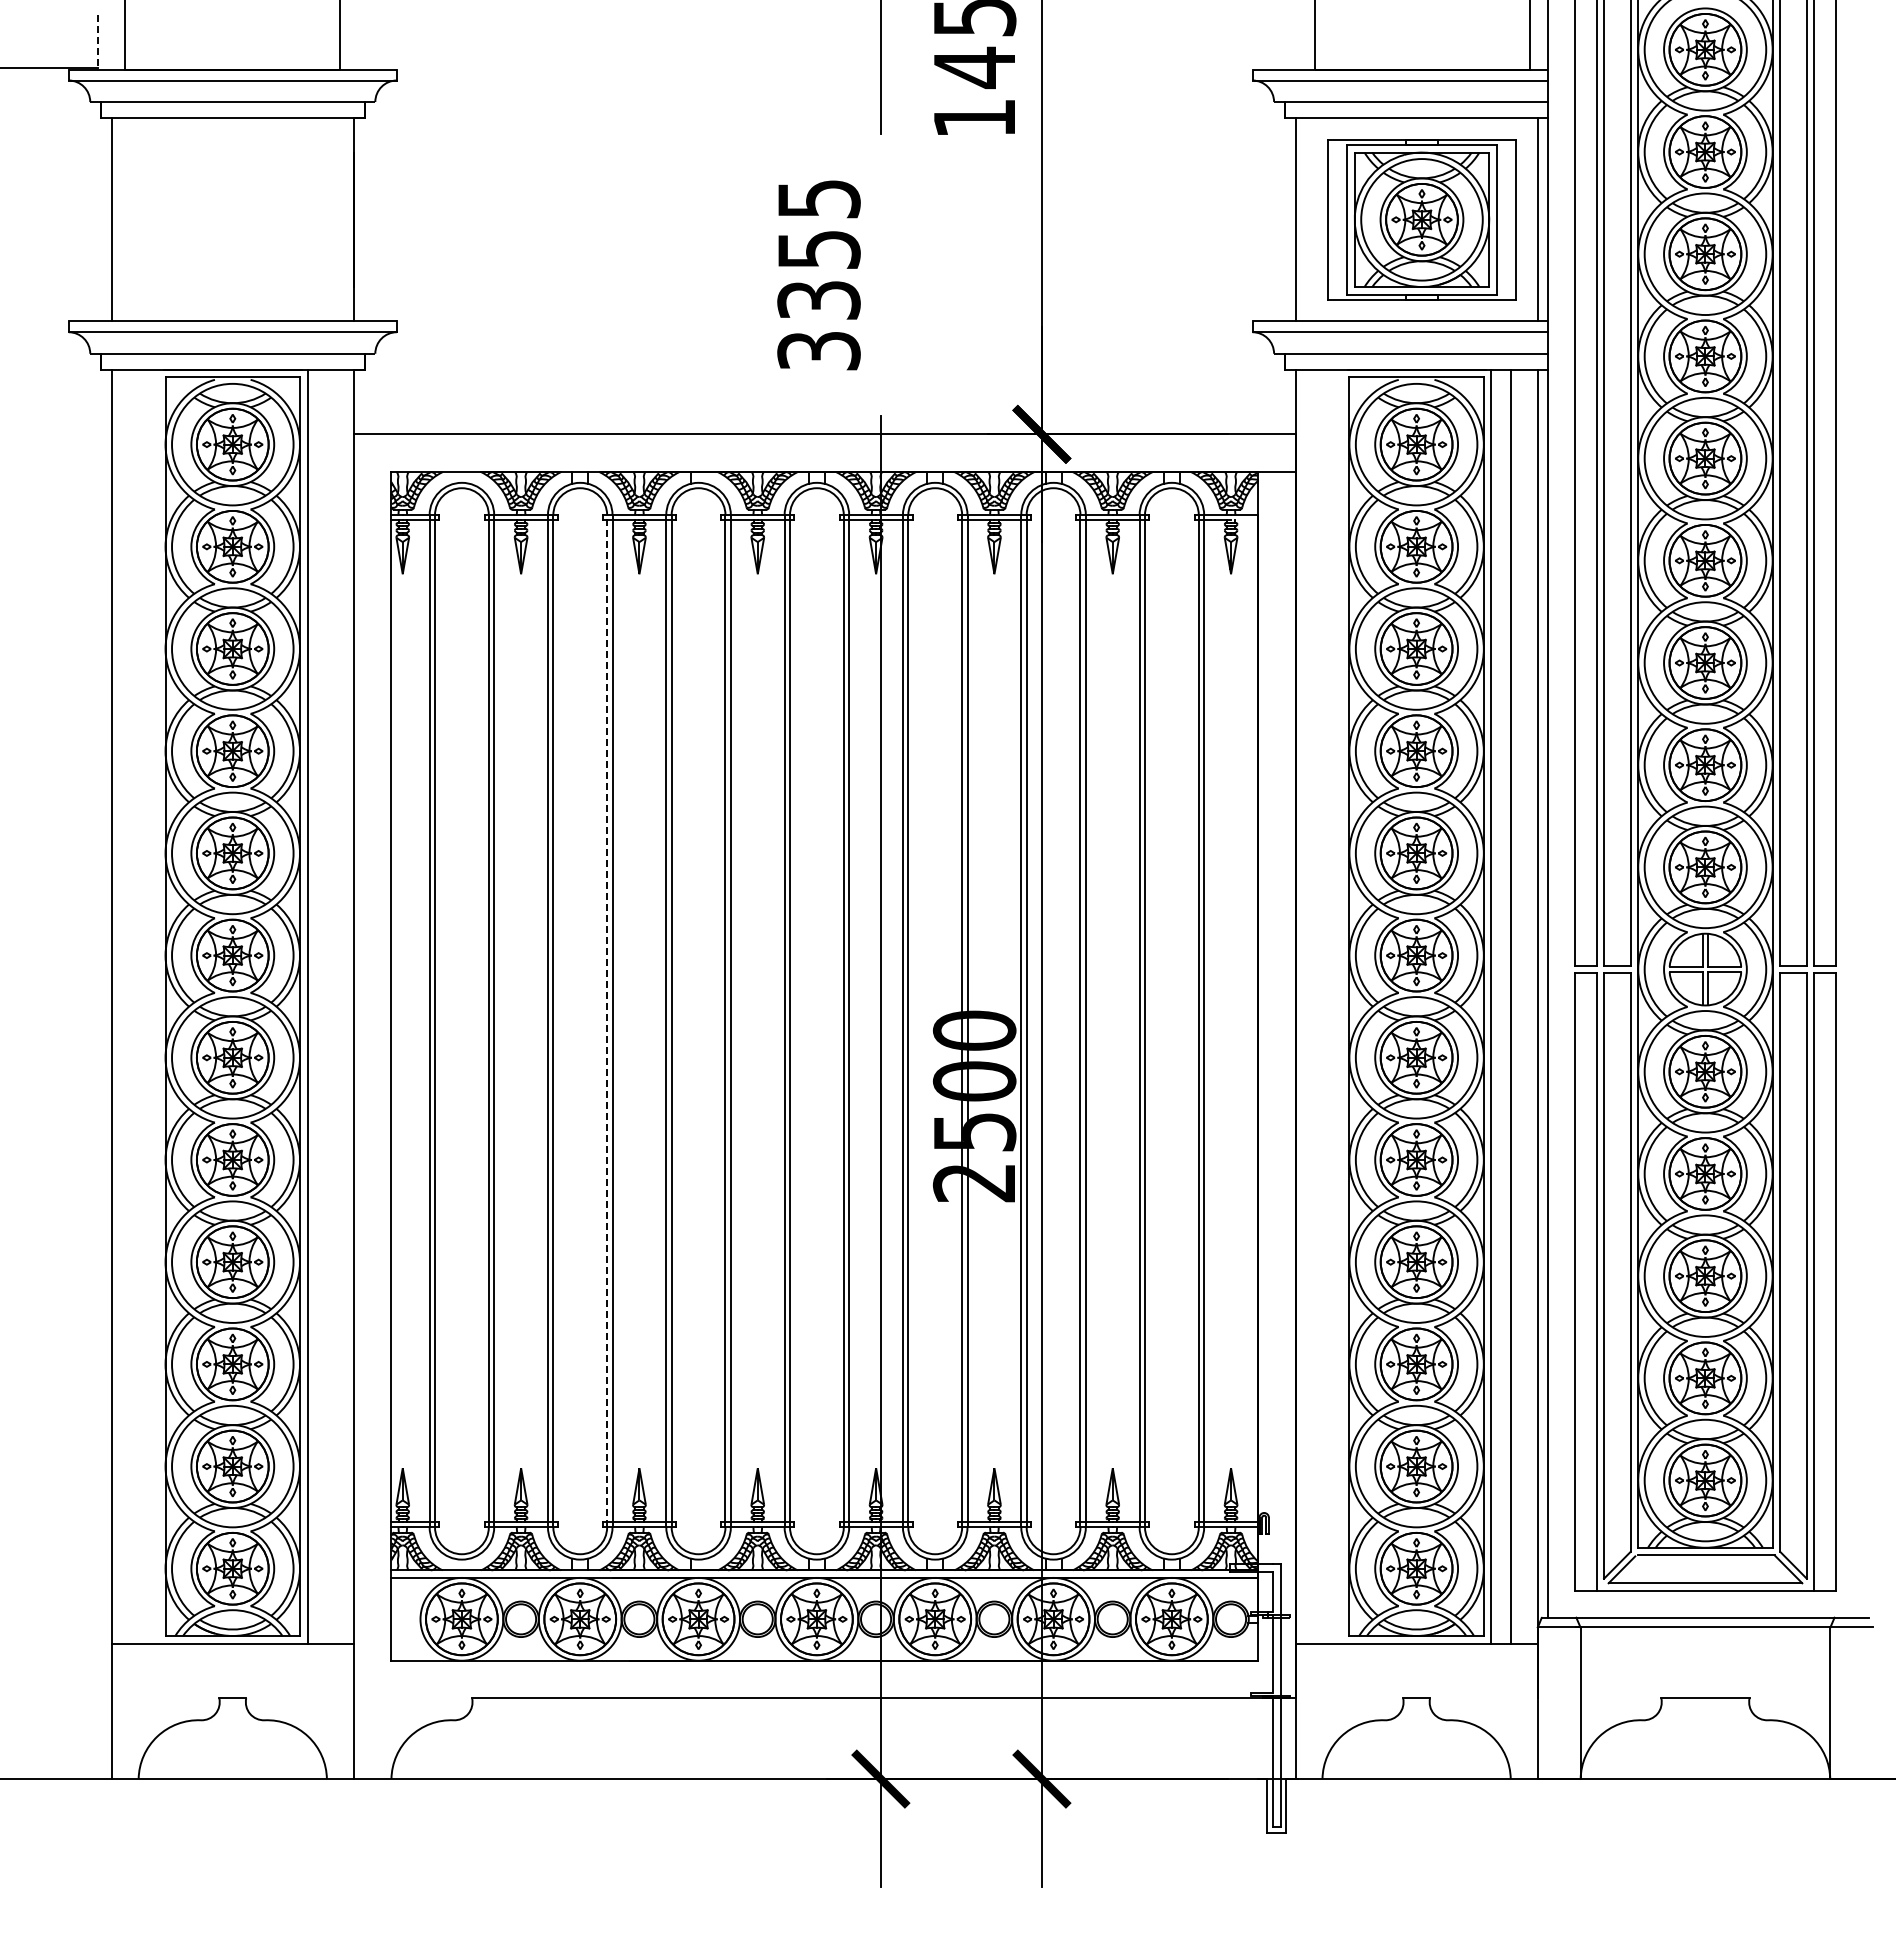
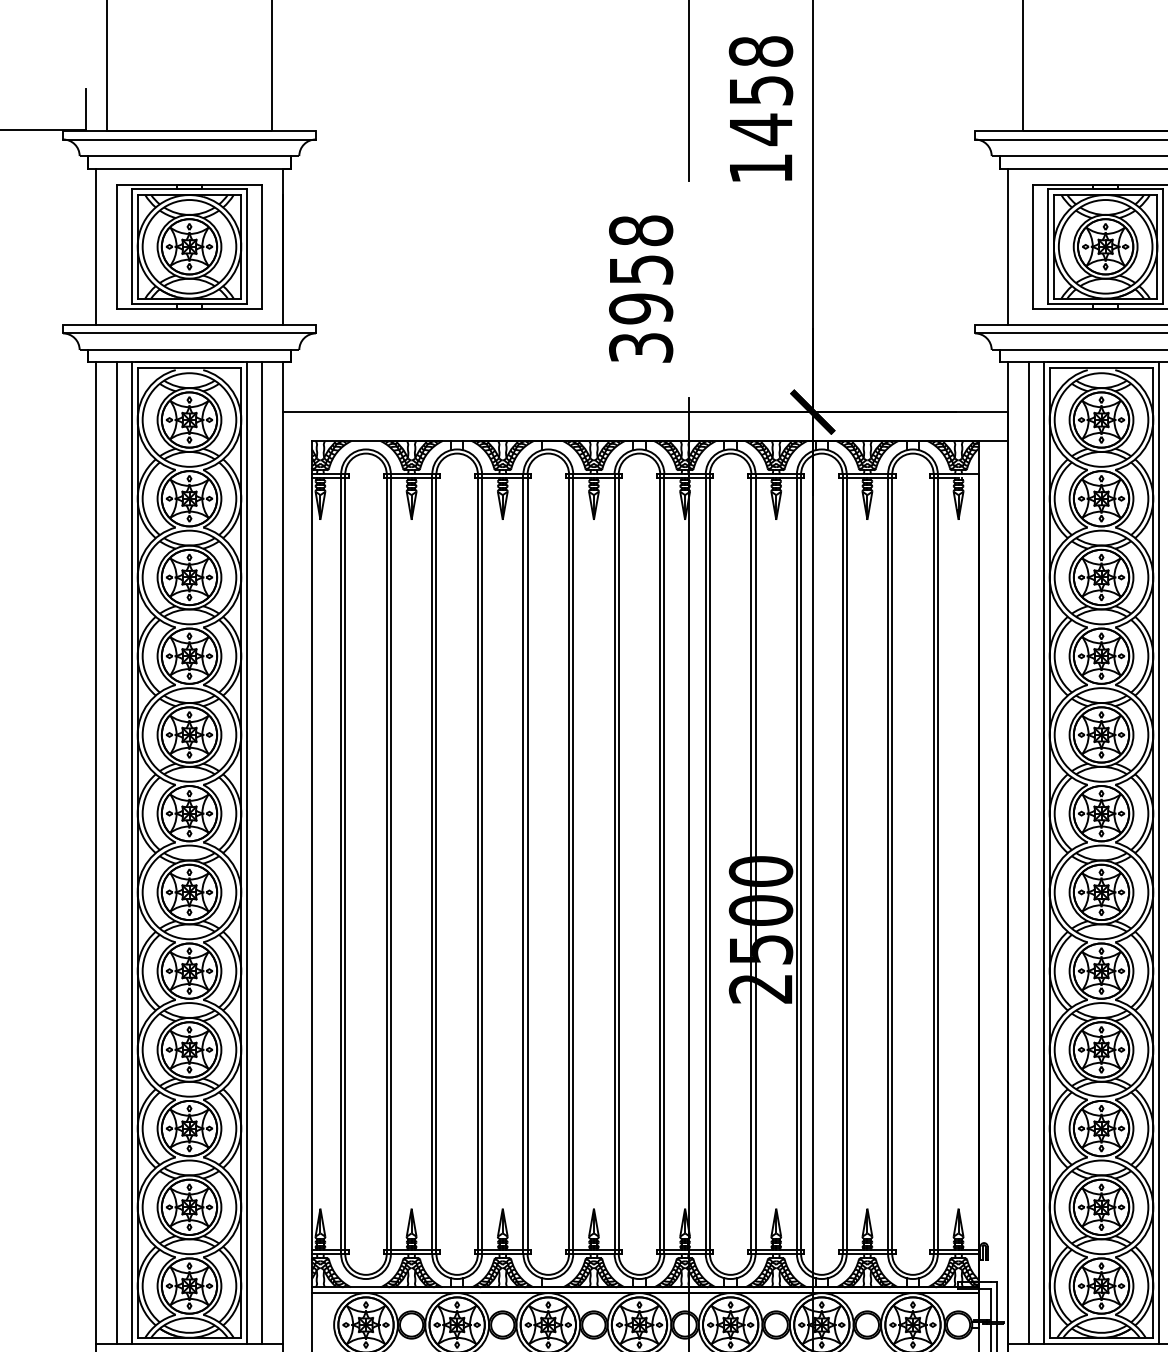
line: (98, 41) -> (86, 109), dashed -> solid
part: (232, 219) -> (189, 246), added
text: (818, 249) -> (640, 269), 3355 -> 3958
line: (138, 1006) -> (116, 852), added
line: (158, 1006) -> (132, 852), added
line: (326, 1006) -> (261, 852), added
line: (1322, 1006) -> (1029, 852), added
line: (1341, 1006) -> (1043, 852), added
line: (607, 1020) -> (478, 863), dashed -> solid

